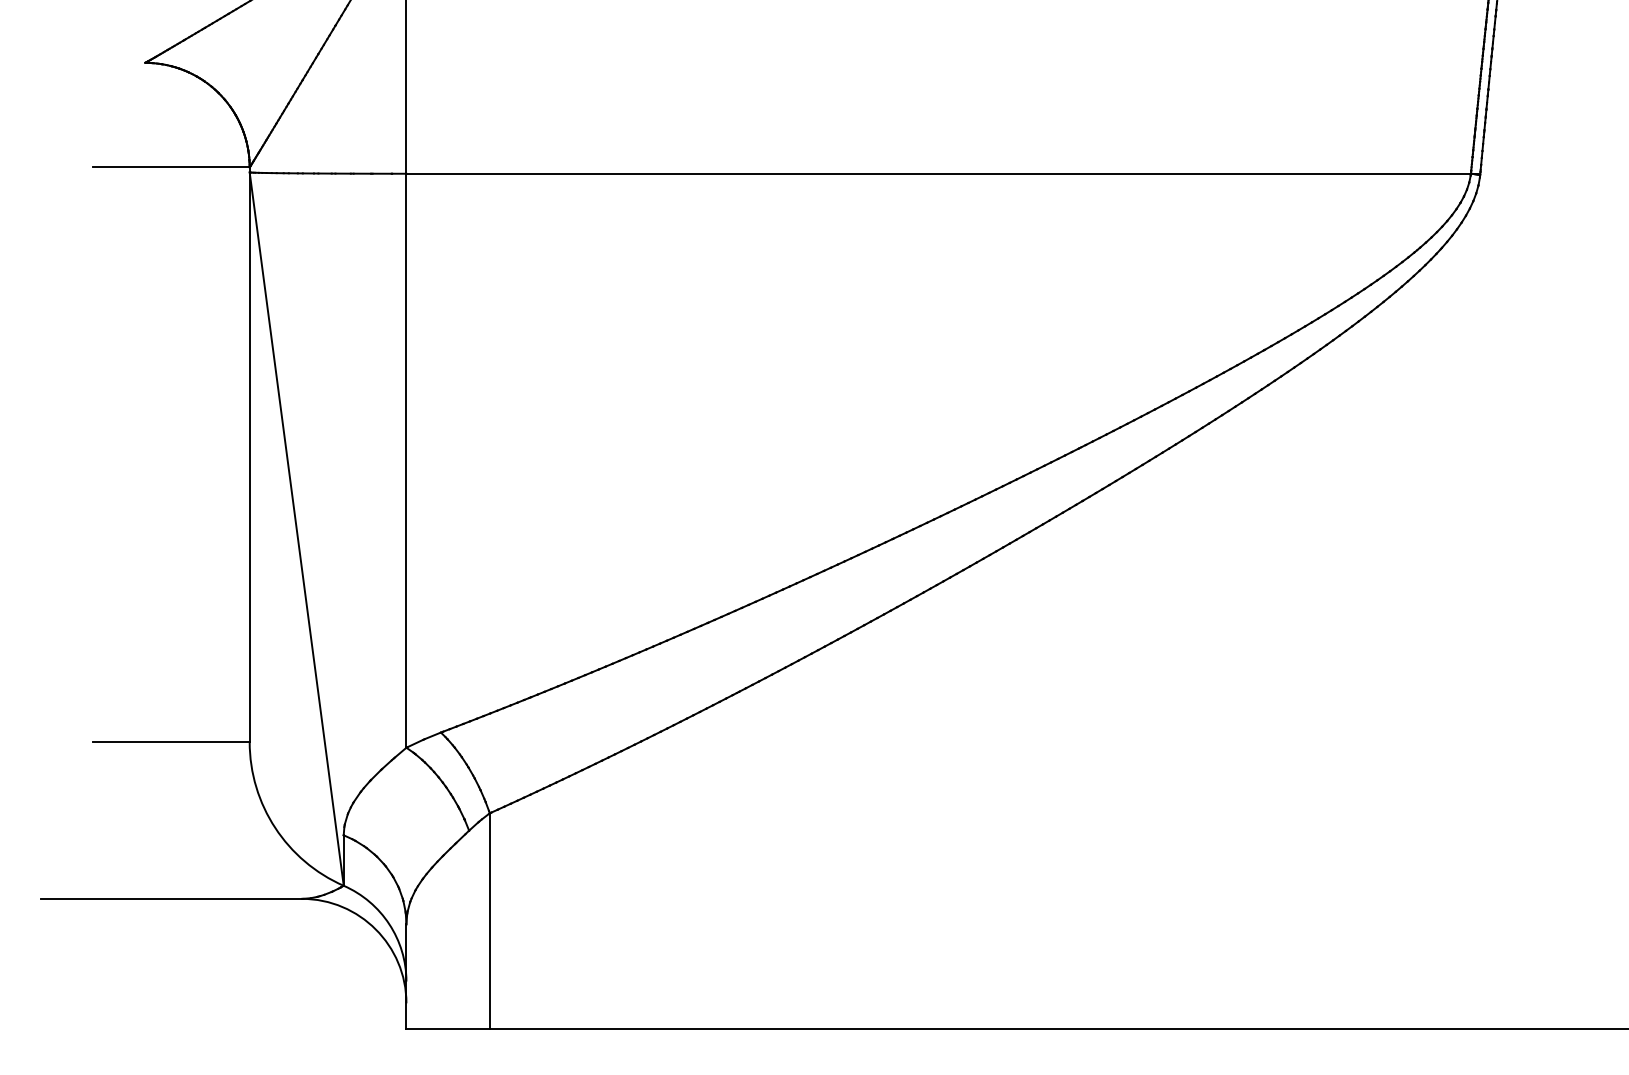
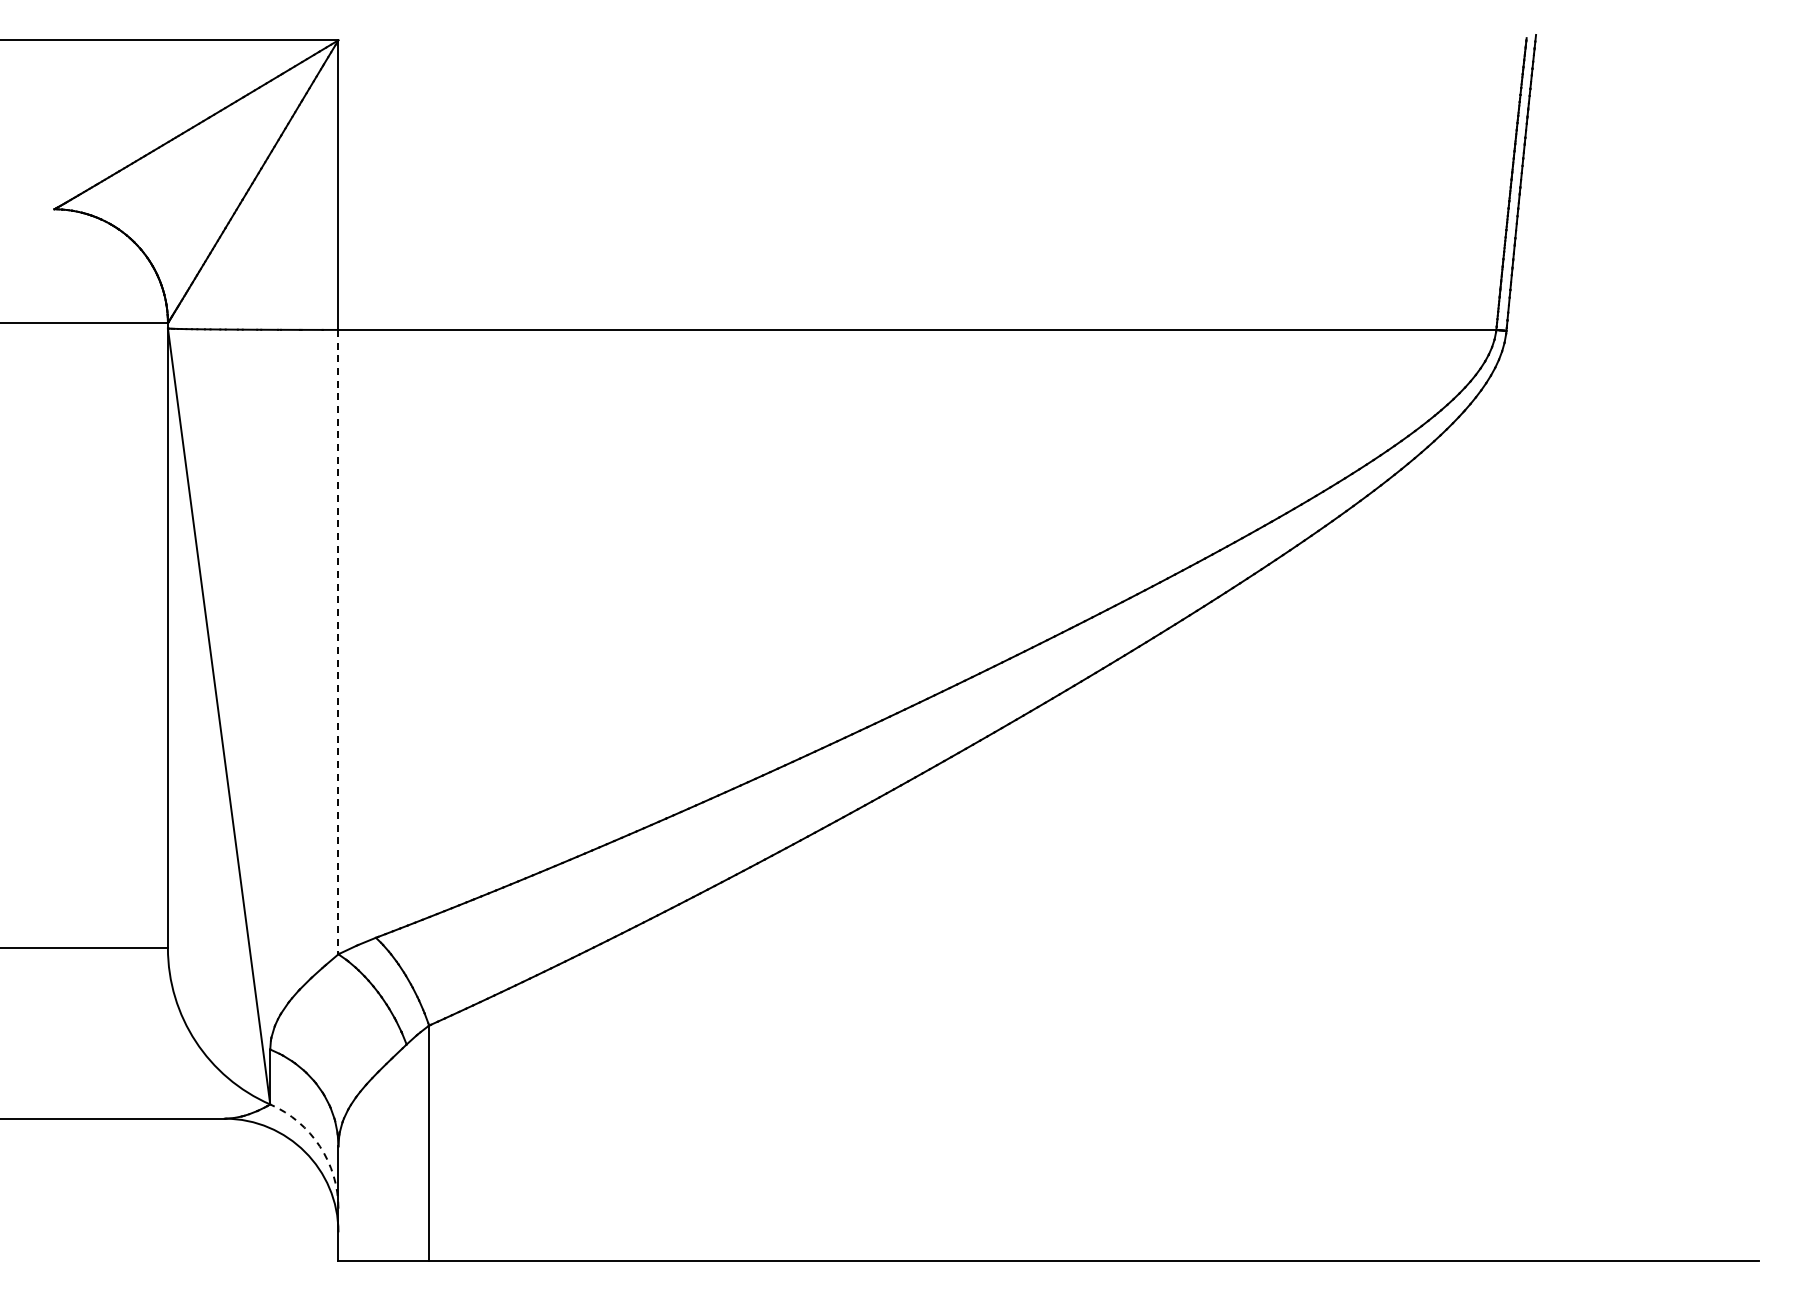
line: (406, 461) -> (338, 642), solid -> dashed
arc: (389, 924) -> (319, 1146), solid -> dashed

